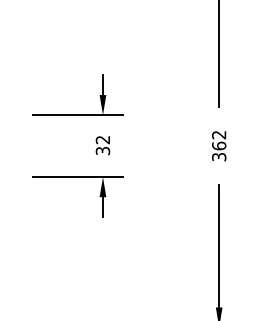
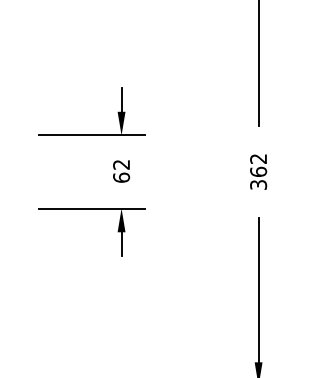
text: (102, 150) -> (121, 177), 32 -> 62

